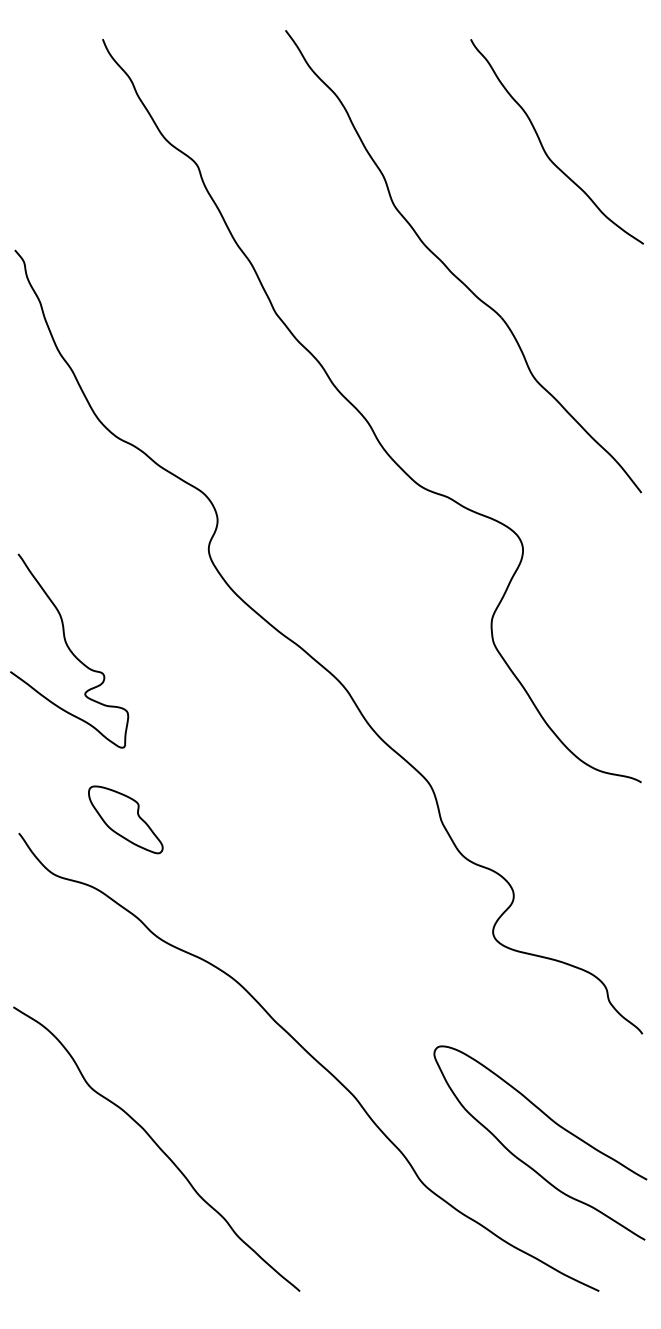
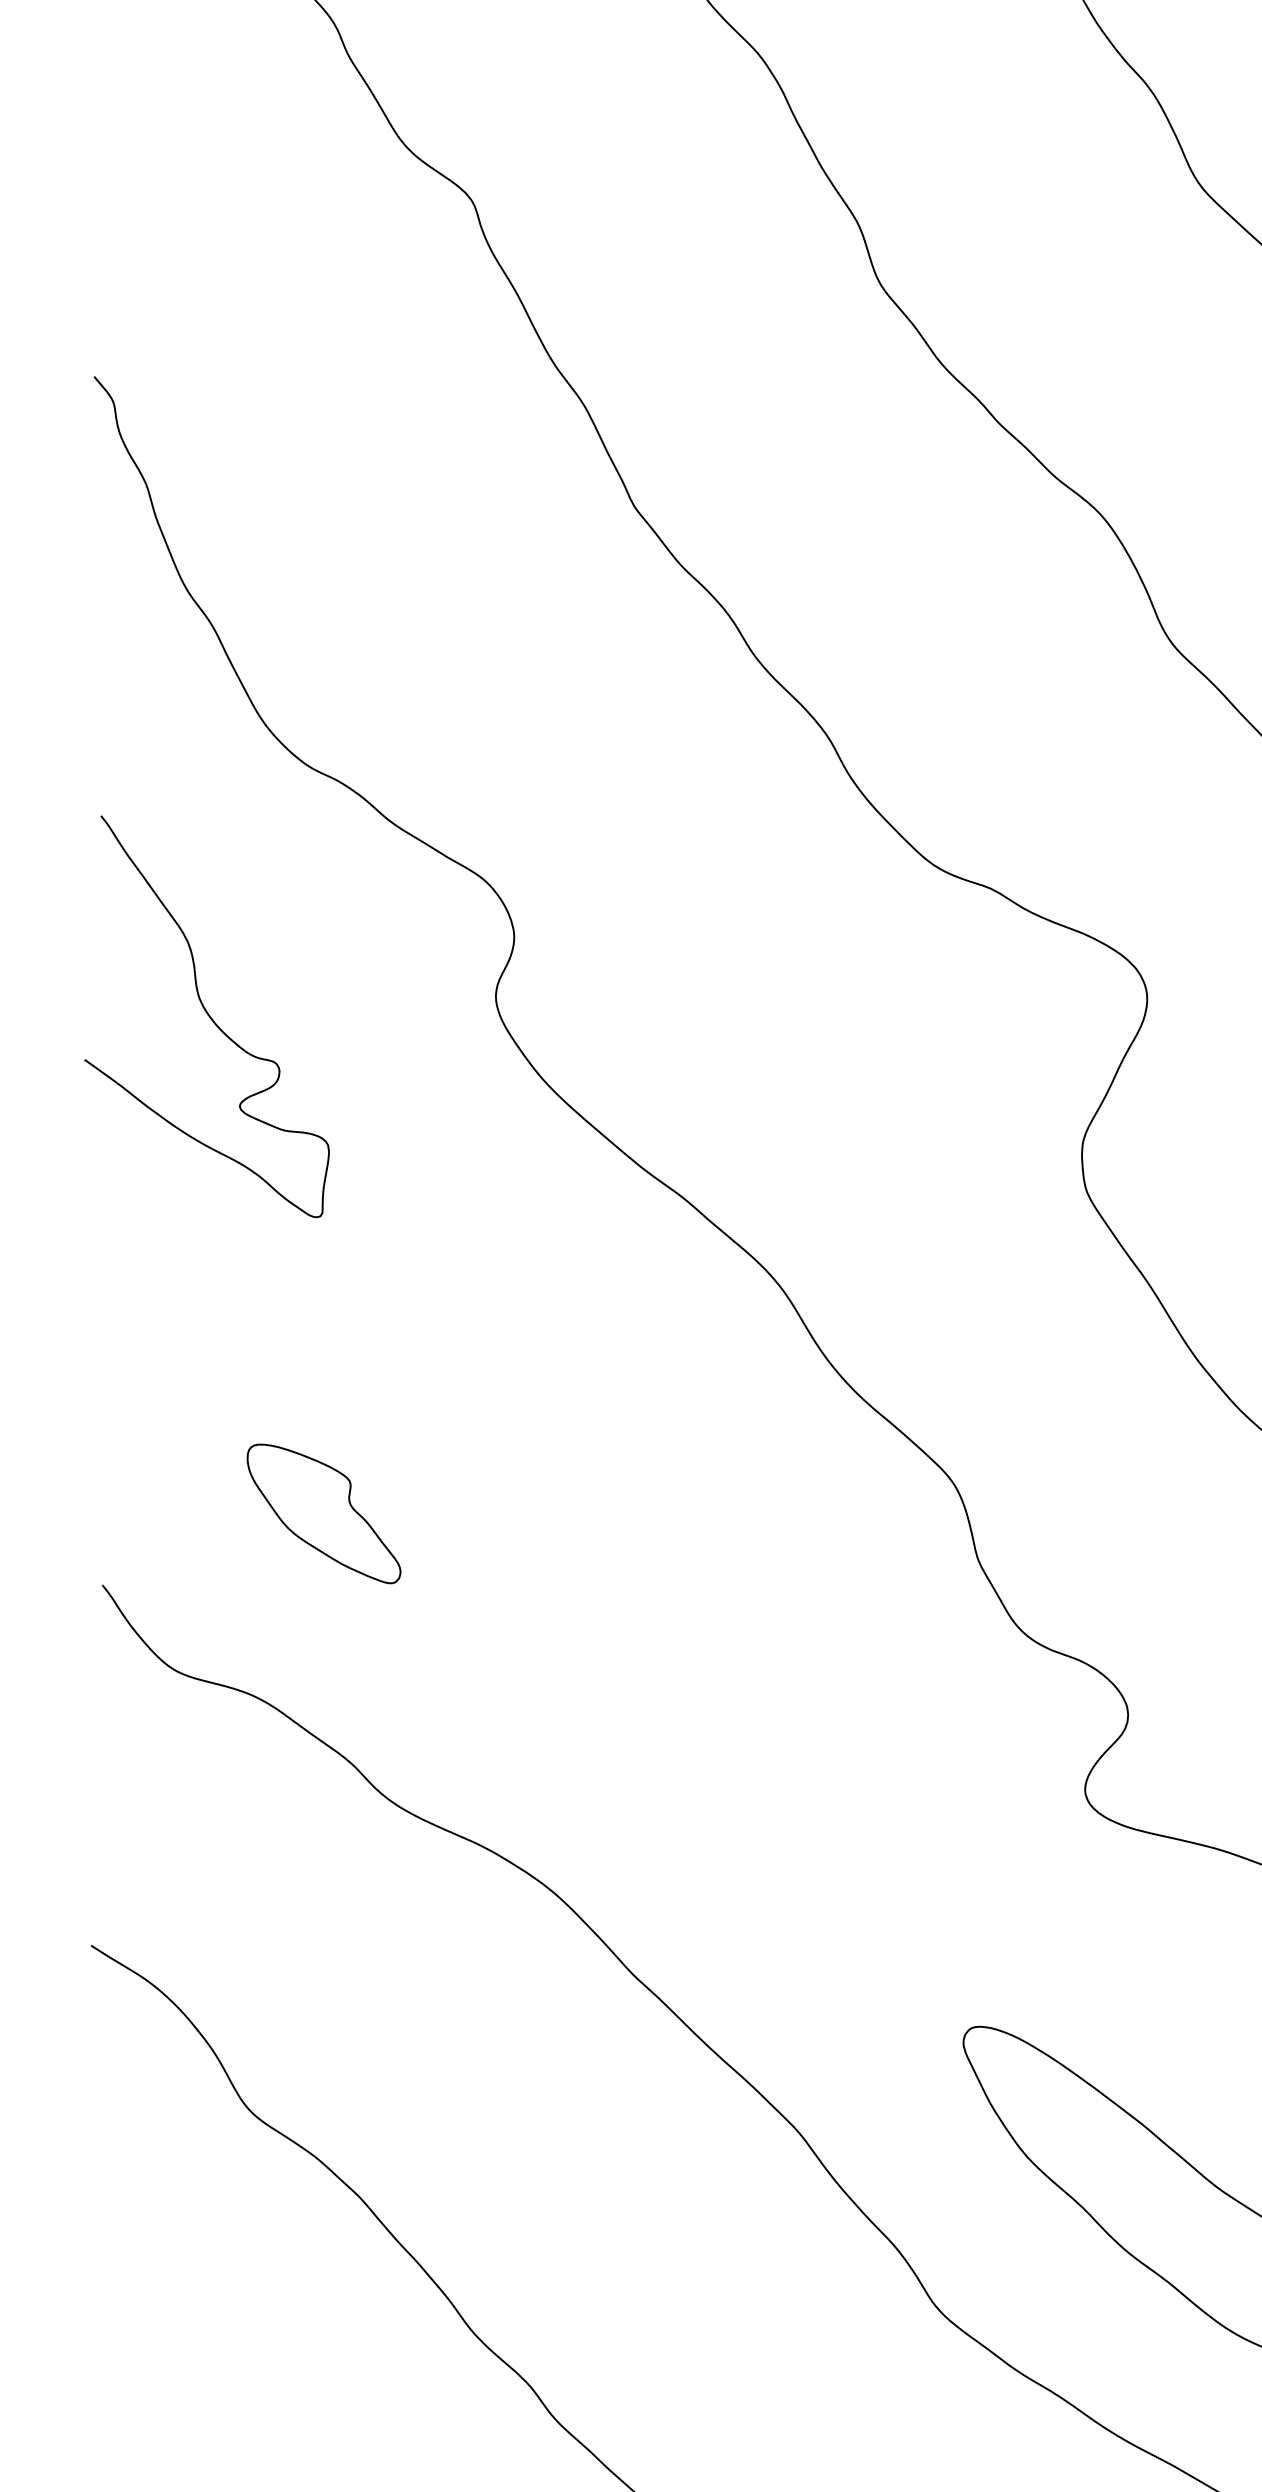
curve: (69, 650) -> (207, 1015), moved
part: (125, 819) -> (323, 1513), moved

